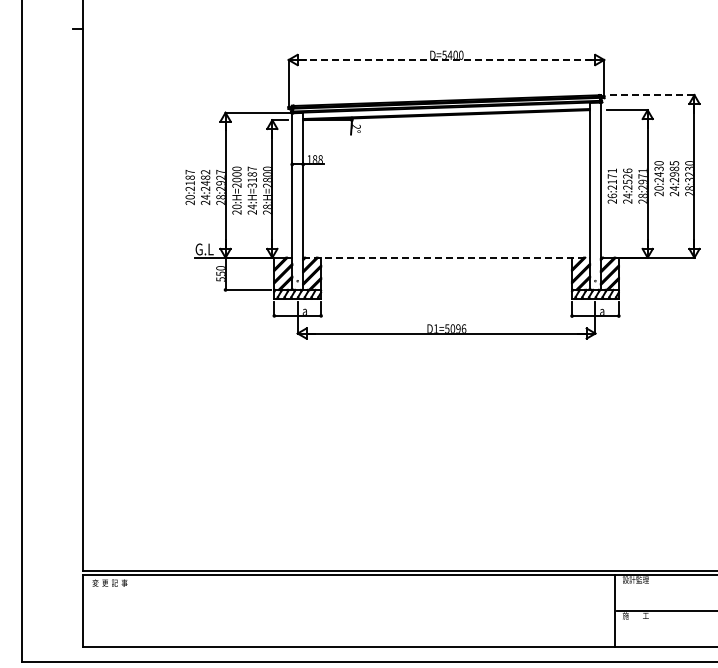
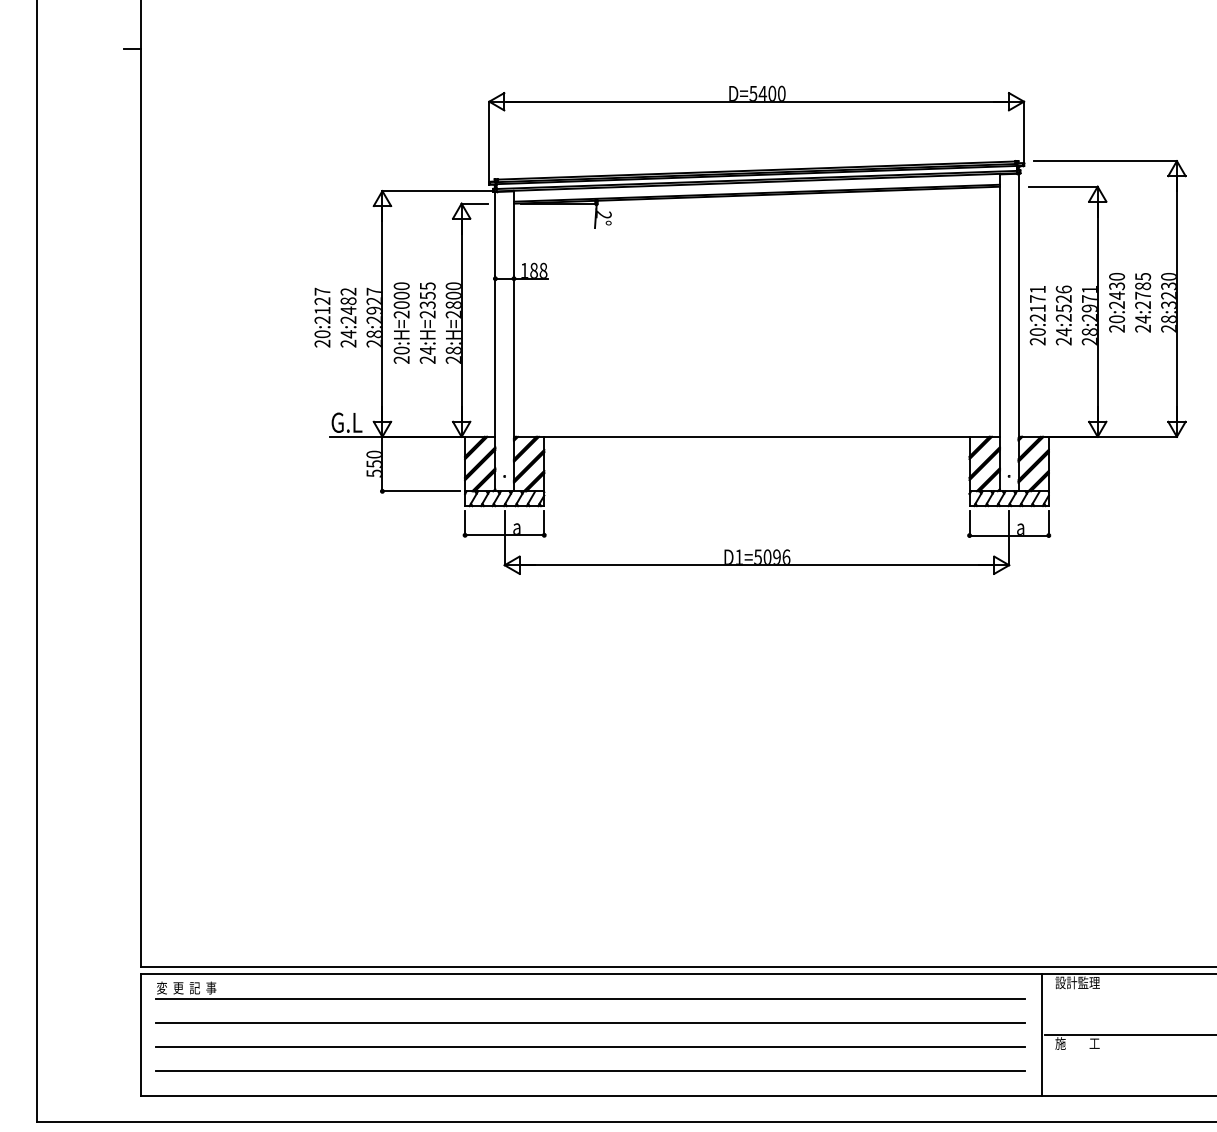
line: (446, 59) -> (756, 100), dashed -> solid
line: (652, 95) -> (1105, 161), dashed -> solid
text: (674, 174) -> (1143, 295), 24:2985 -> 24:2785
text: (251, 176) -> (426, 299), 24:H=3187 -> 24:H=2355
text: (189, 177) -> (321, 300), 20:2187 -> 20:2127
text: (611, 195) -> (1036, 331), 26:2171 -> 20:2171
line: (447, 257) -> (758, 436), dashed -> solid
line: (347, 589) -> (589, 998), added
line: (347, 603) -> (589, 1022), added
line: (347, 617) -> (589, 1046), added
line: (347, 632) -> (589, 1071), added

